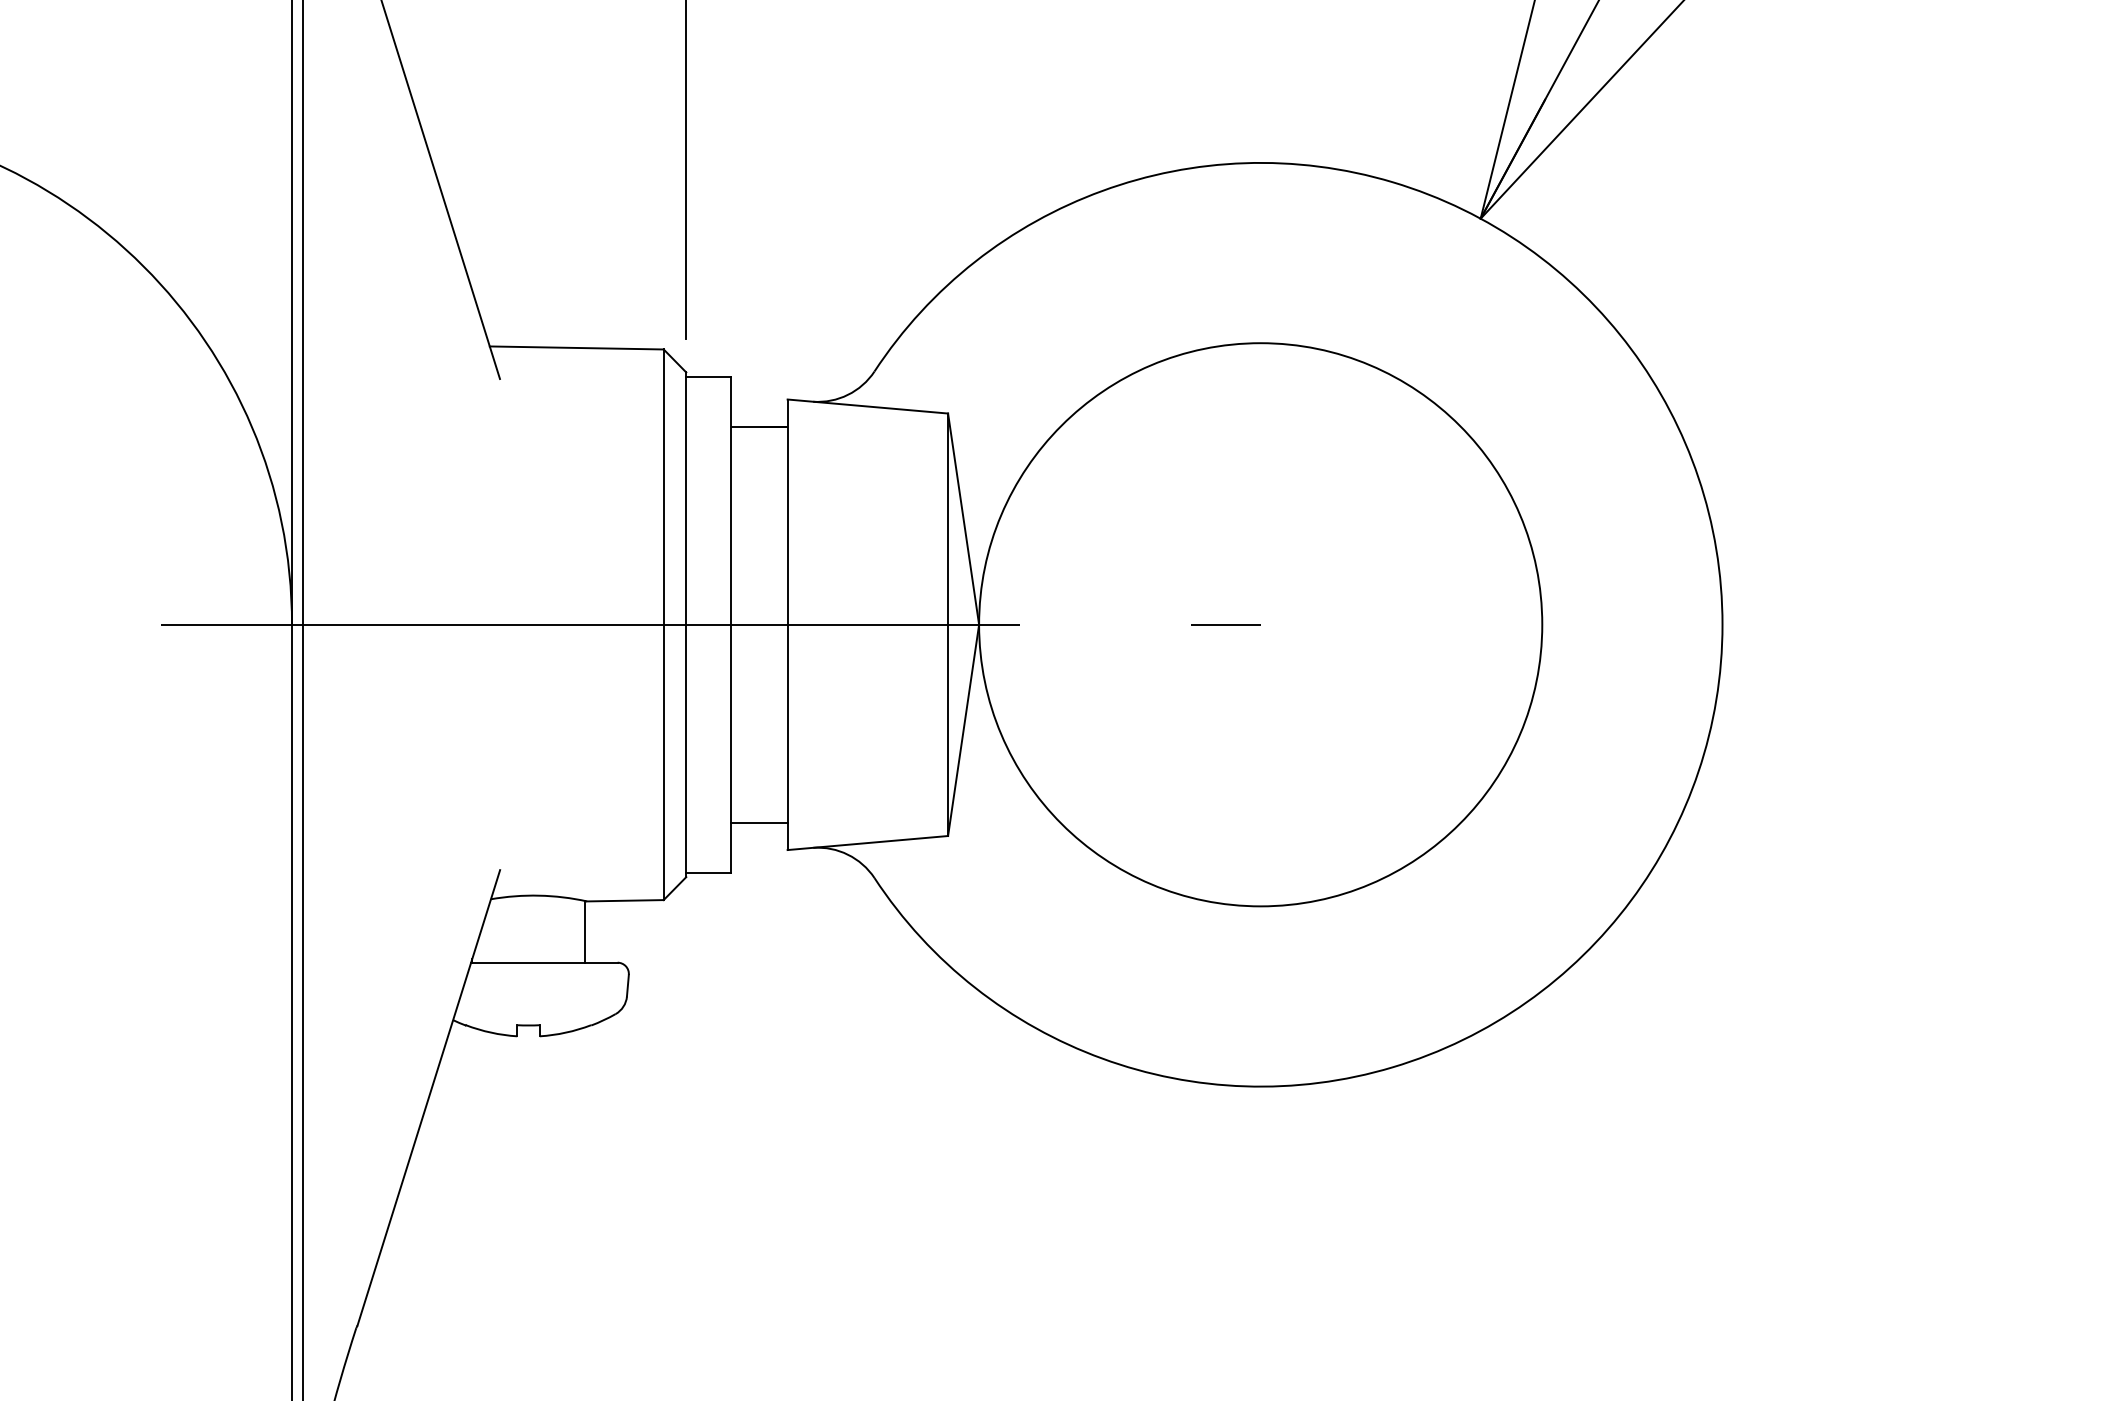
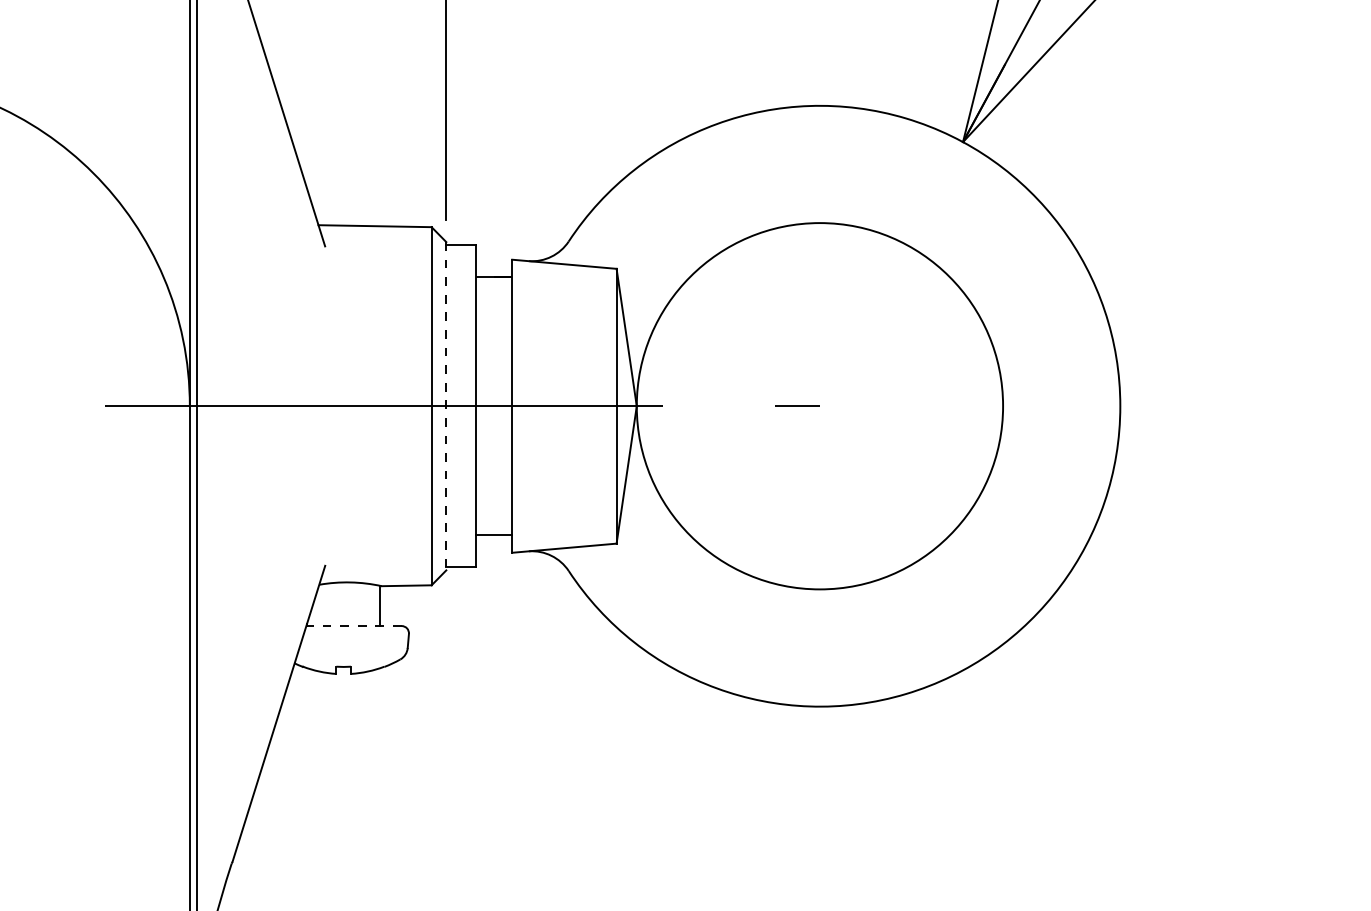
line: (686, 625) -> (446, 406), solid -> dashed
line: (545, 963) -> (354, 626), solid -> dashed

